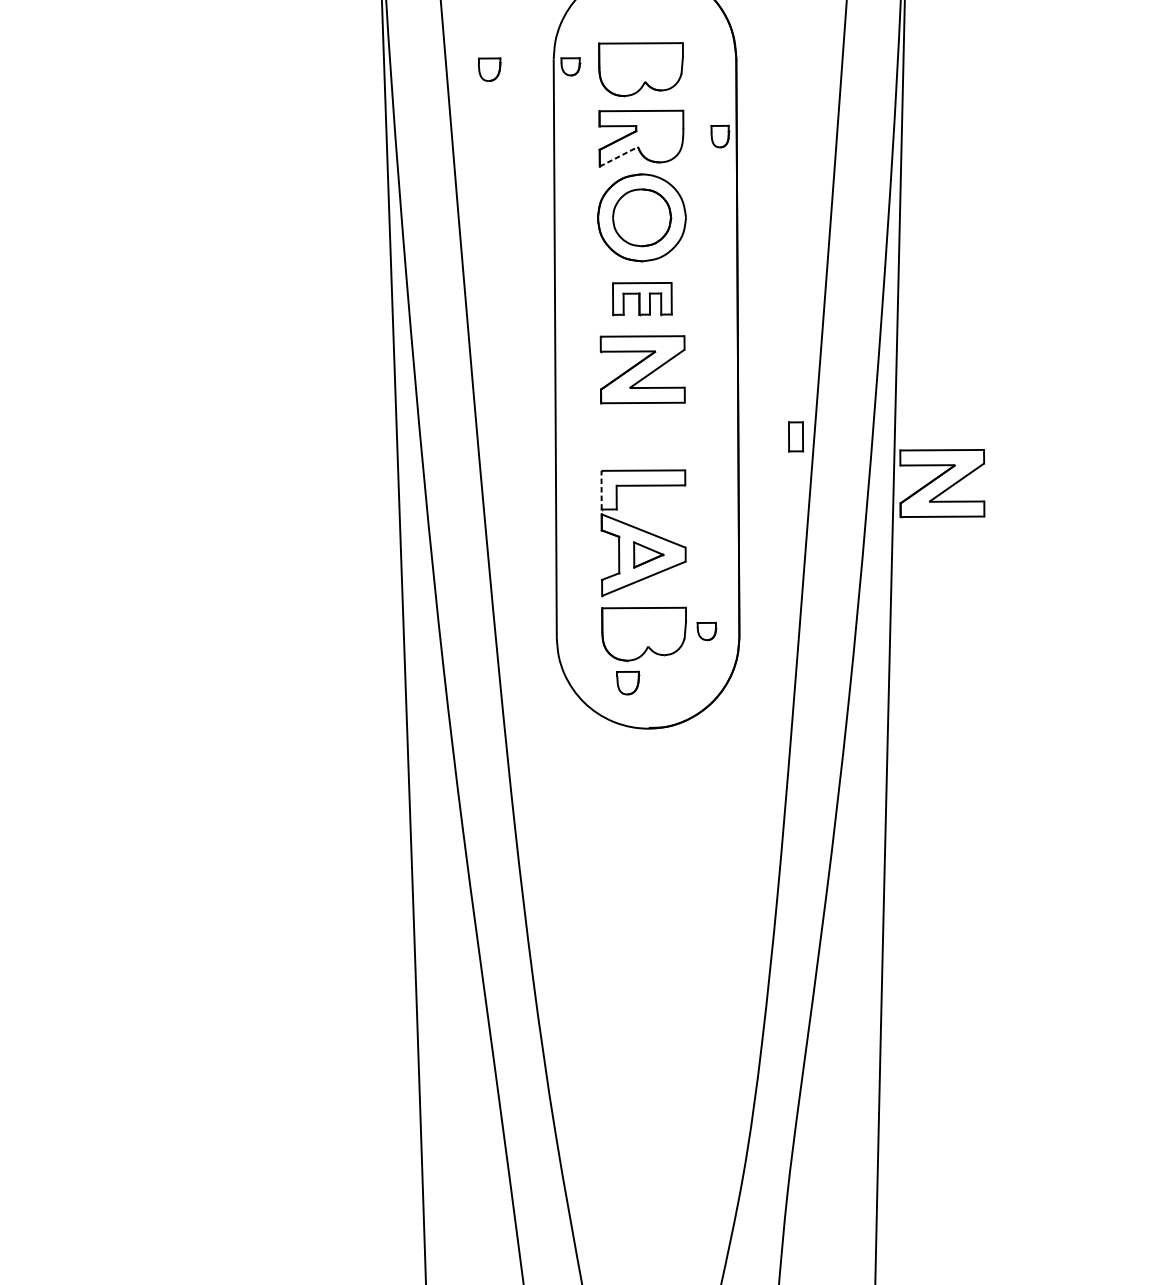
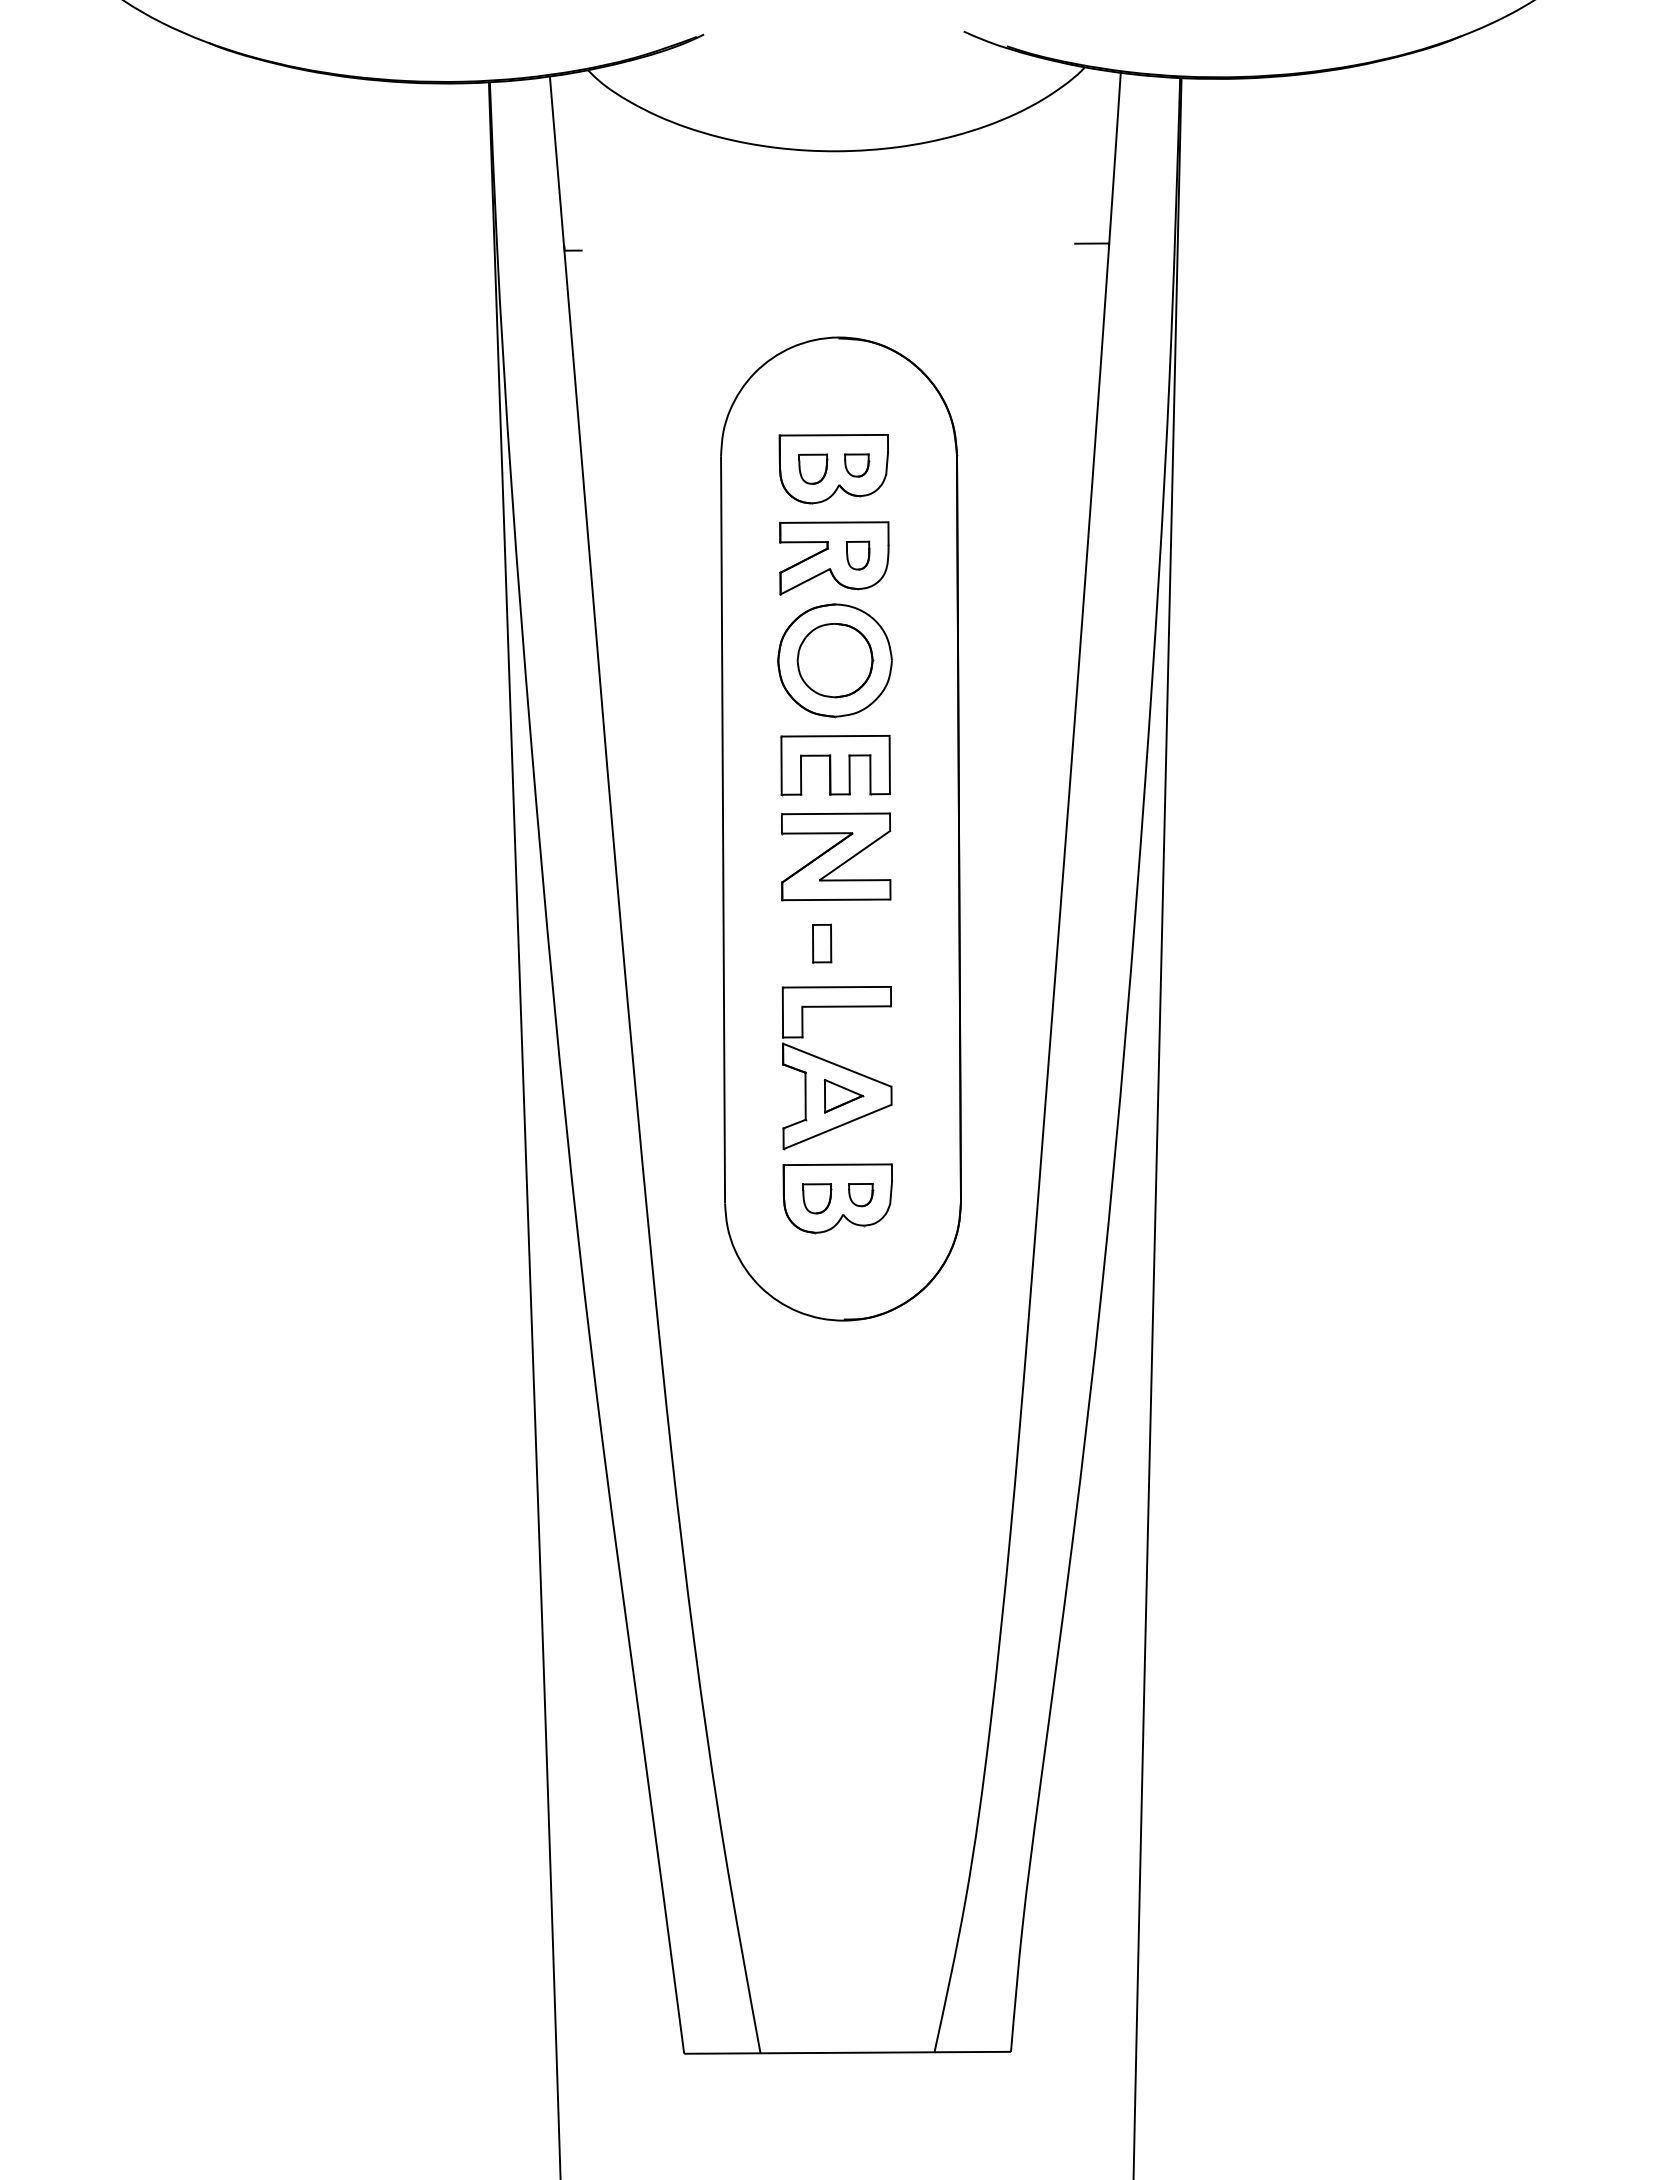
part: (571, 66) -> (857, 465), moved
part: (489, 69) -> (813, 468), moved
part: (720, 136) -> (858, 555), moved
line: (619, 156) -> (805, 581), dashed -> solid
part: (642, 299) -> (835, 765), size x1.43
part: (796, 436) -> (822, 943), moved
part: (942, 483) -> (1223, 1003), removed
line: (601, 490) -> (782, 1012), dashed -> solid
part: (707, 631) -> (861, 1195), moved
part: (628, 682) -> (817, 1198), moved

